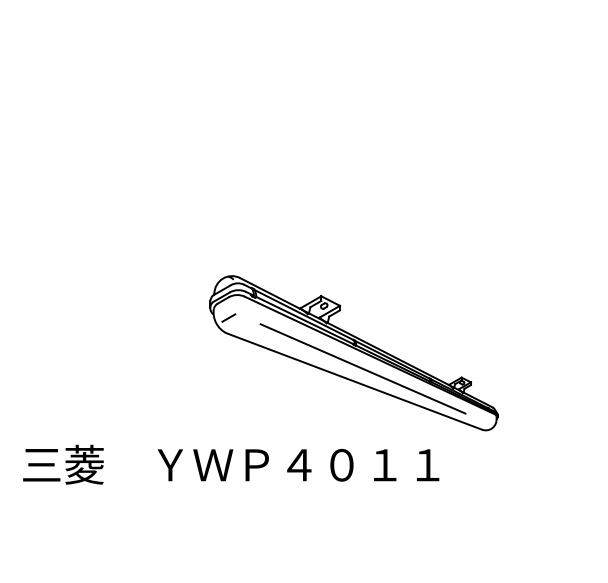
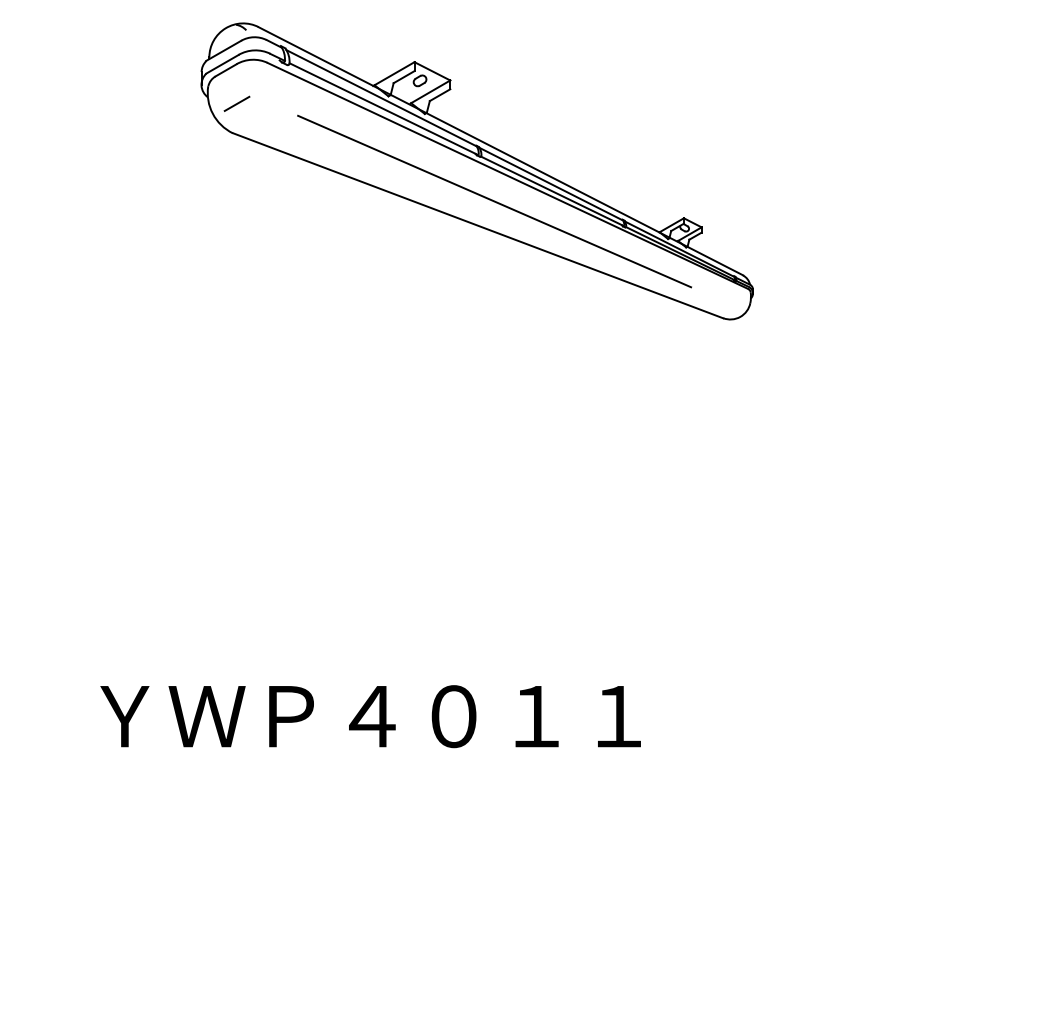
part: (353, 353) -> (476, 171), moved

